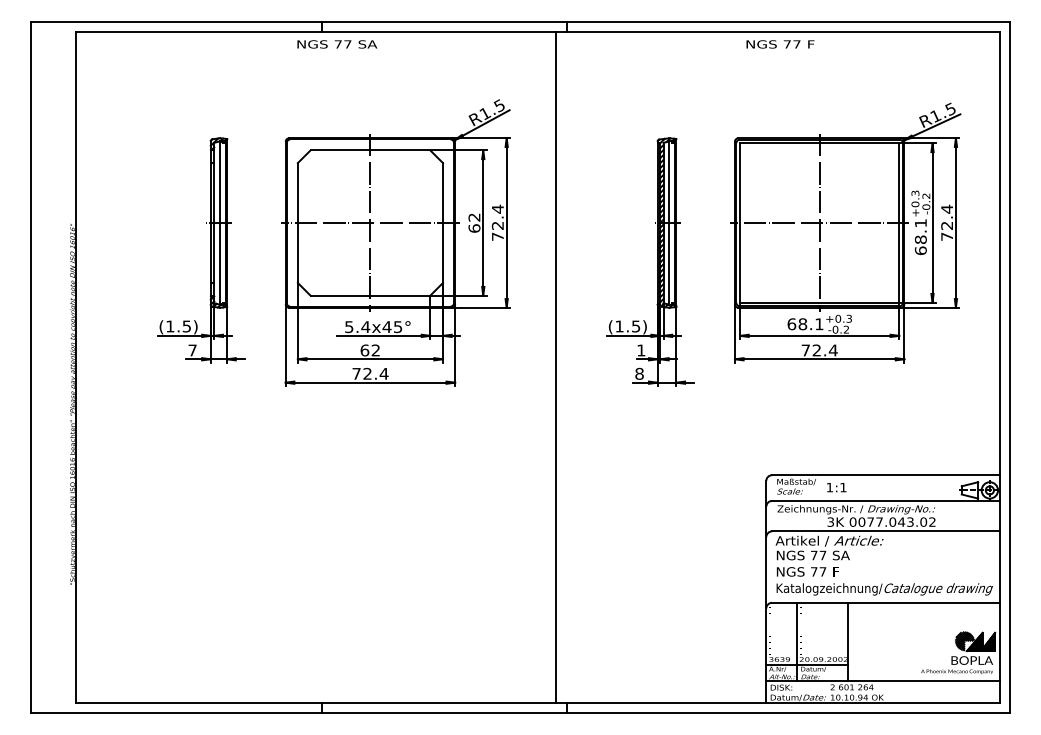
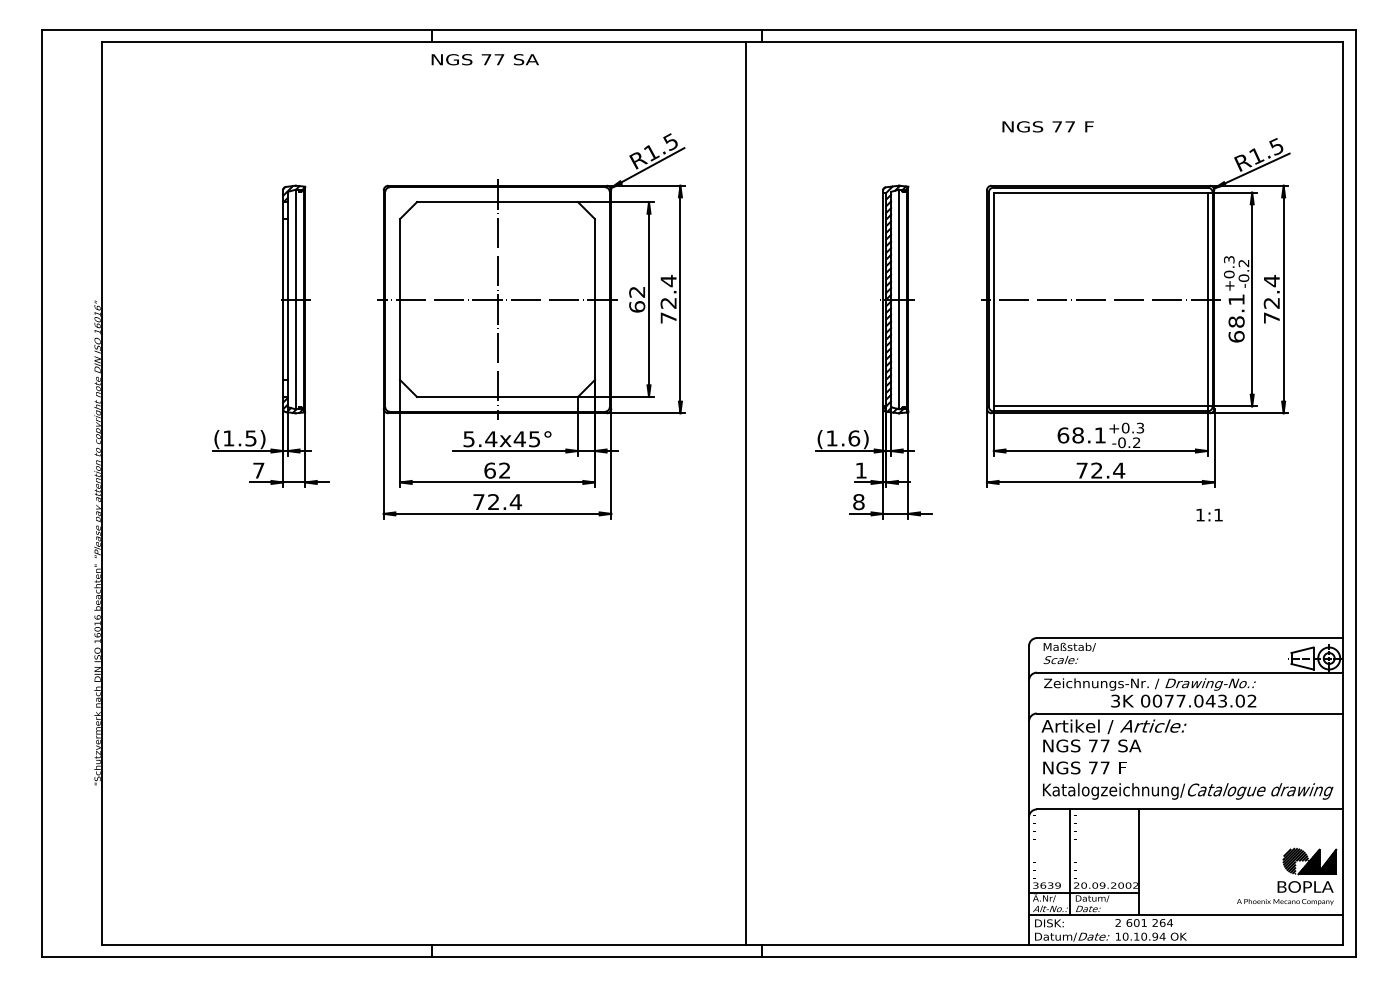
text: (337, 44) -> (485, 59), moved
text: (780, 44) -> (1048, 126), moved
line: (819, 222) -> (1100, 298), removed
text: (635, 326) -> (853, 438), (1.5) -> (1.6)
text: (836, 487) -> (1209, 514), moved

